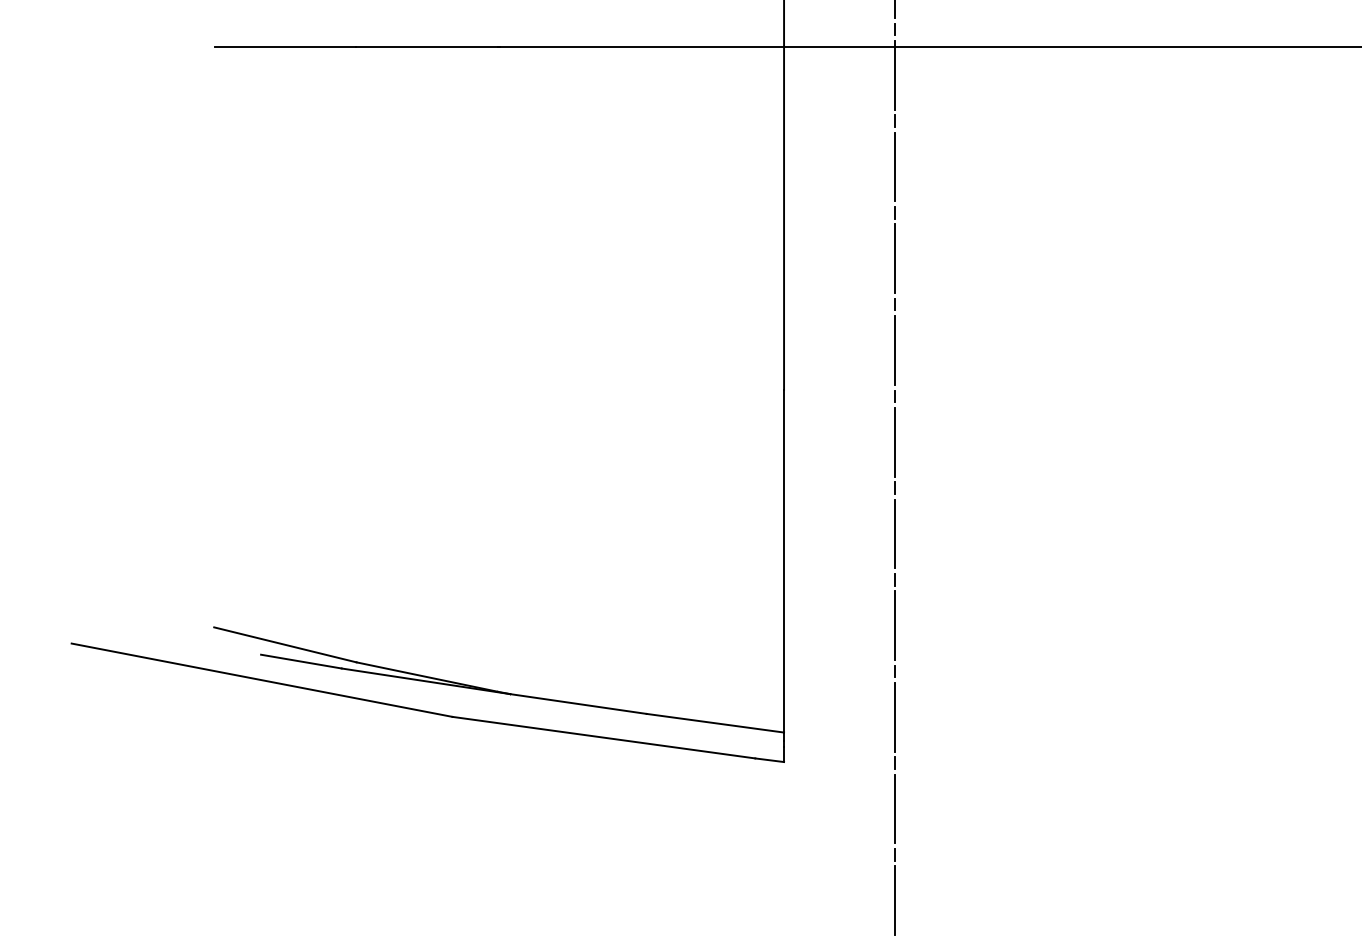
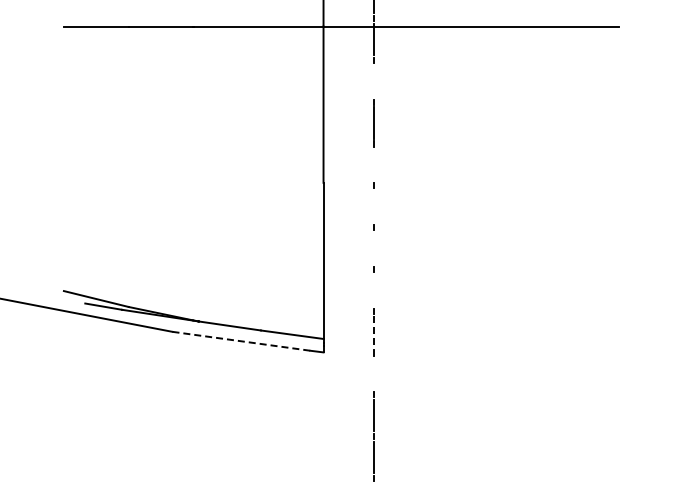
line: (895, 167) -> (374, 81), removed
line: (895, 349) -> (374, 164), removed
line: (895, 441) -> (374, 206), removed
line: (895, 533) -> (374, 248), removed
line: (895, 623) -> (374, 289), removed
line: (895, 718) -> (374, 332), solid -> dashed
line: (603, 738) -> (241, 341), solid -> dashed
line: (895, 808) -> (374, 373), removed

